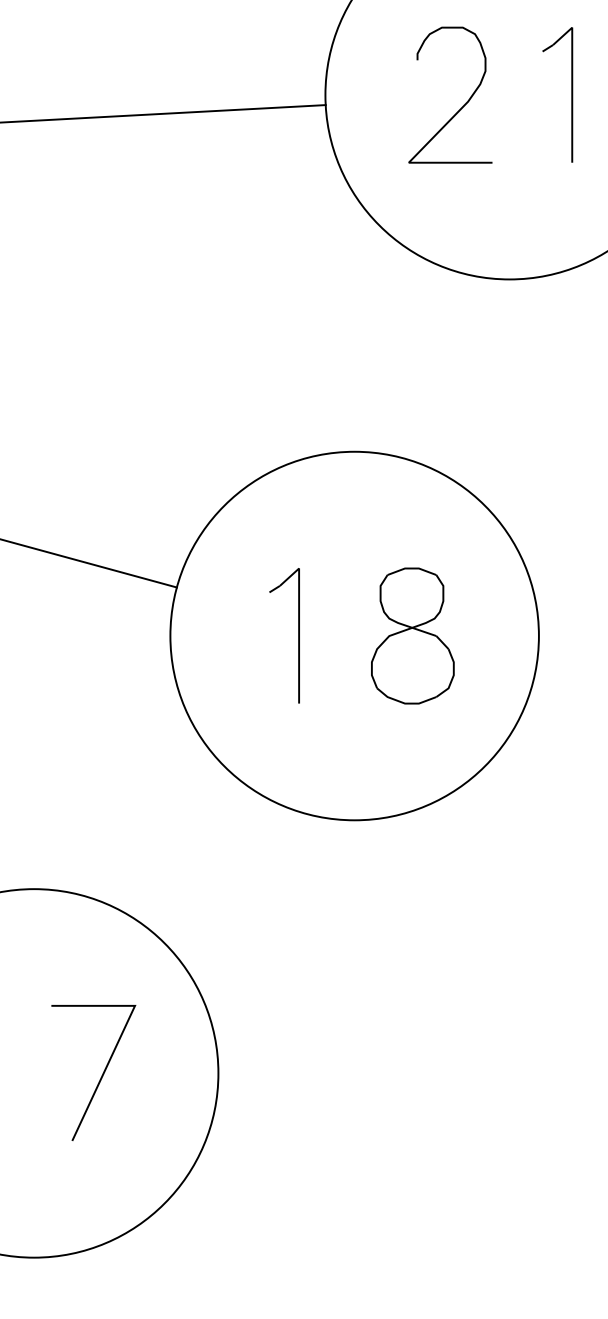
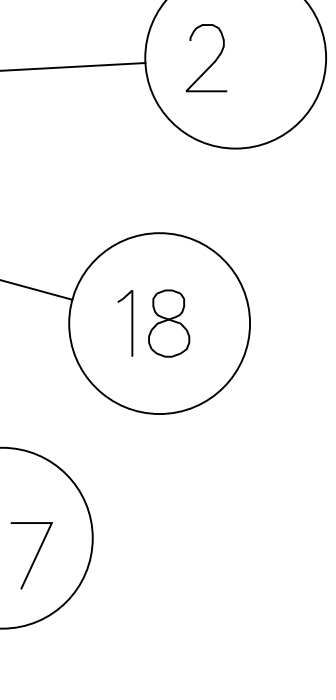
part: (558, 93) -> (259, 57), removed
part: (413, 635) -> (169, 323), moved
line: (99, 1075) -> (34, 557), moved

